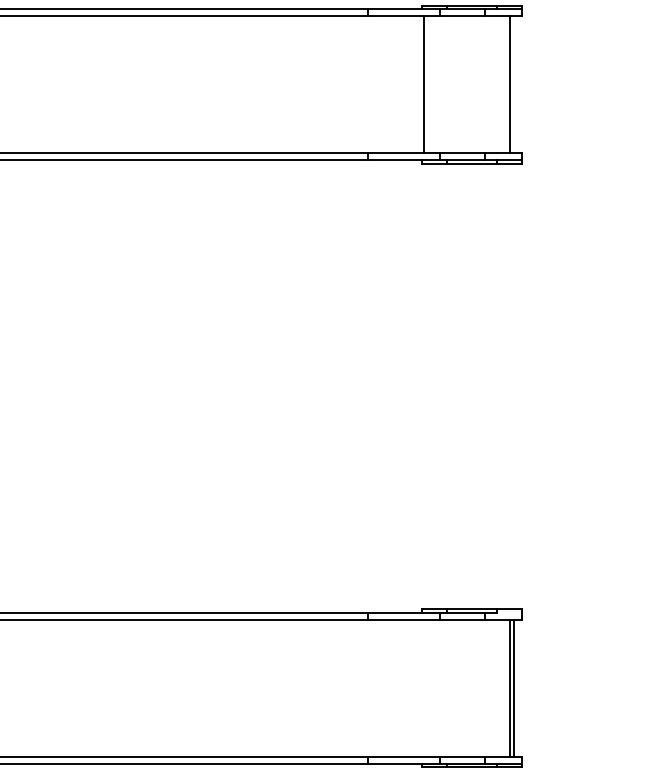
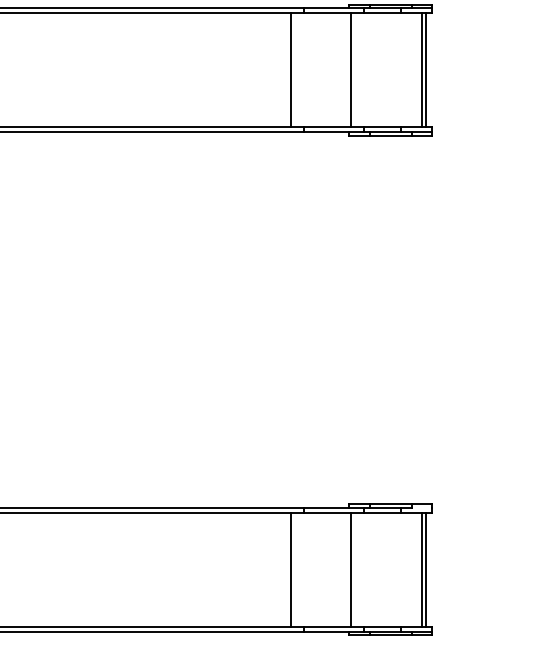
line: (352, 84) -> (291, 69), added
line: (513, 84) -> (425, 69), added
line: (352, 687) -> (291, 569), added
line: (423, 687) -> (350, 569), added

